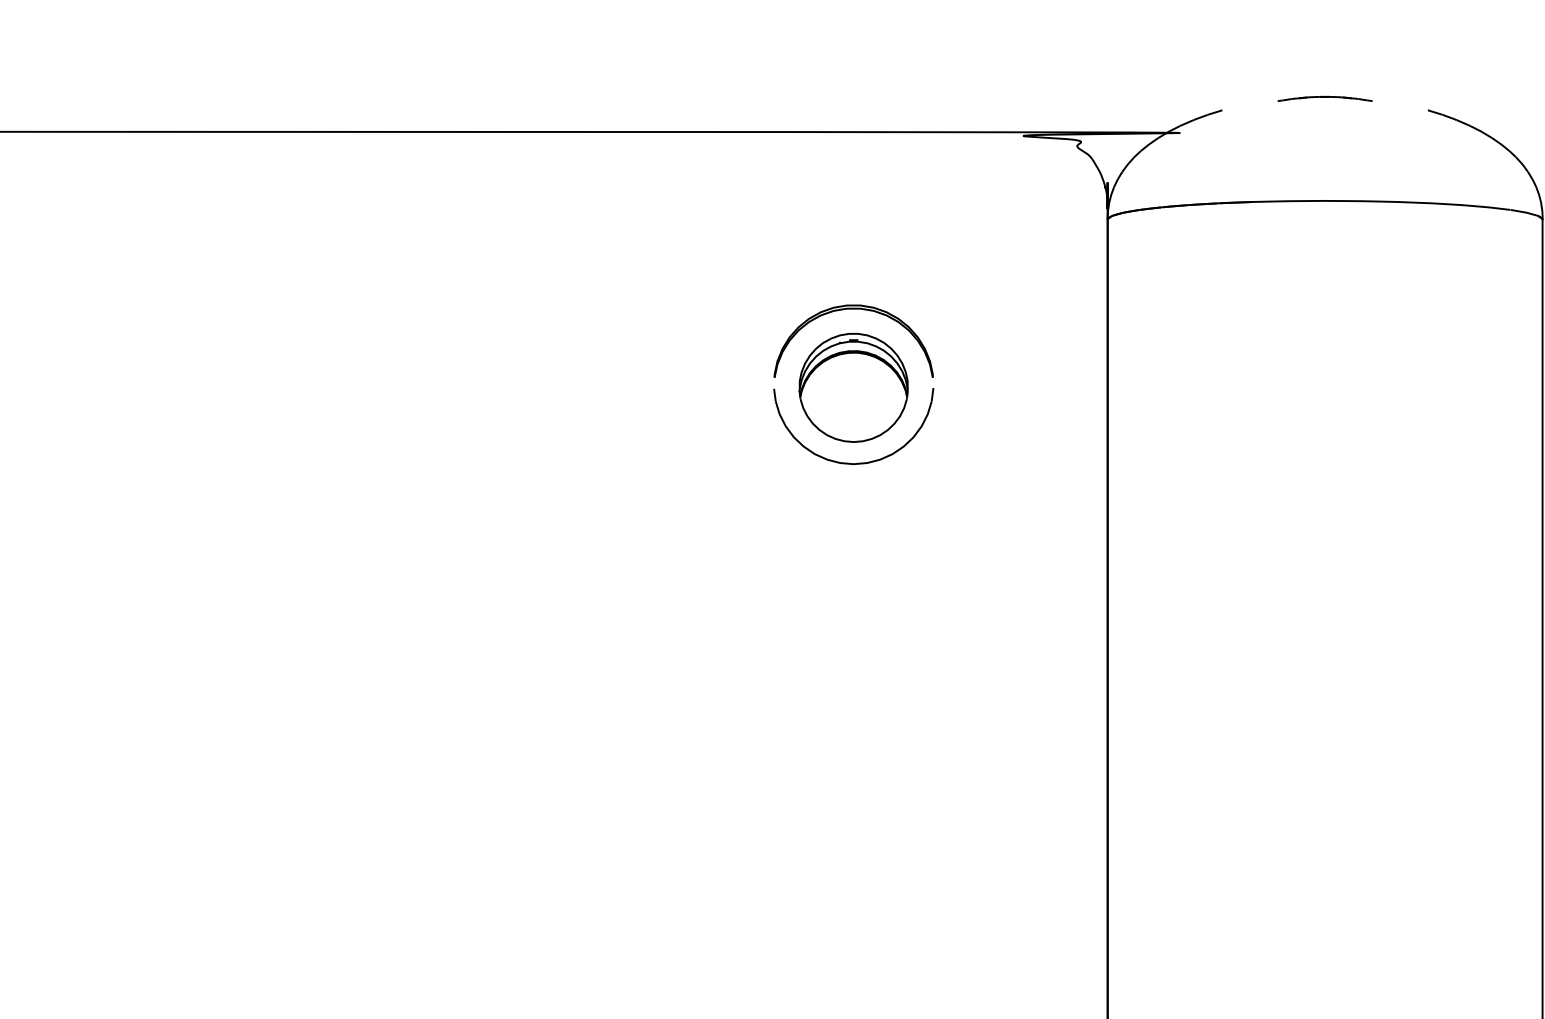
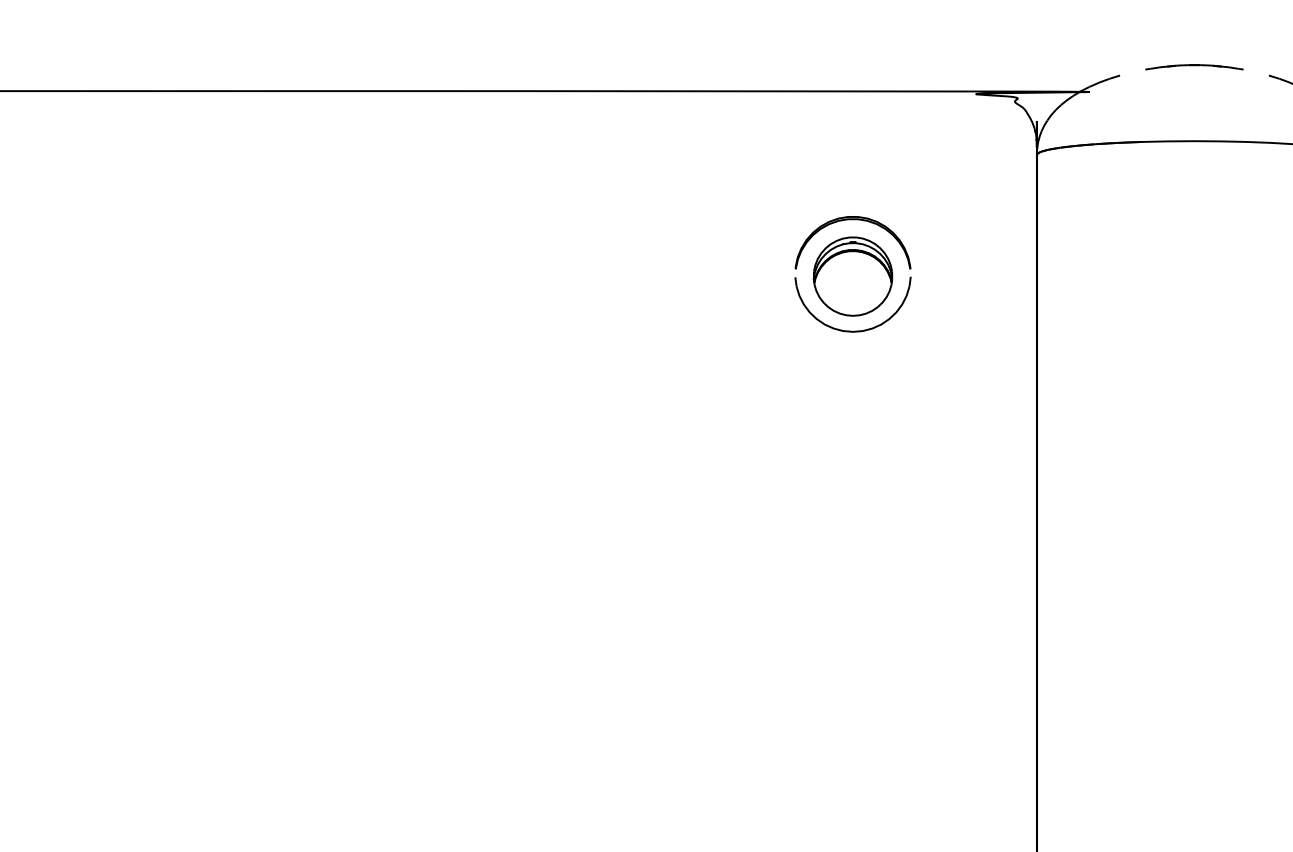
part: (1325, 99) -> (1194, 67), size x1.43

